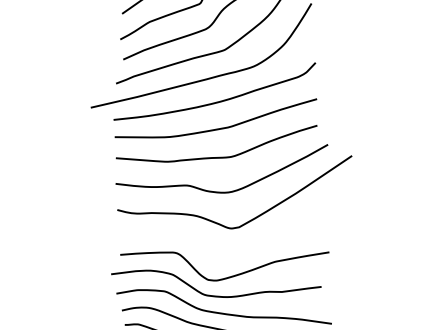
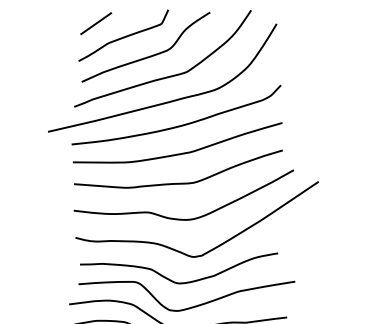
curve: (210, 250) -> (172, 279), added

